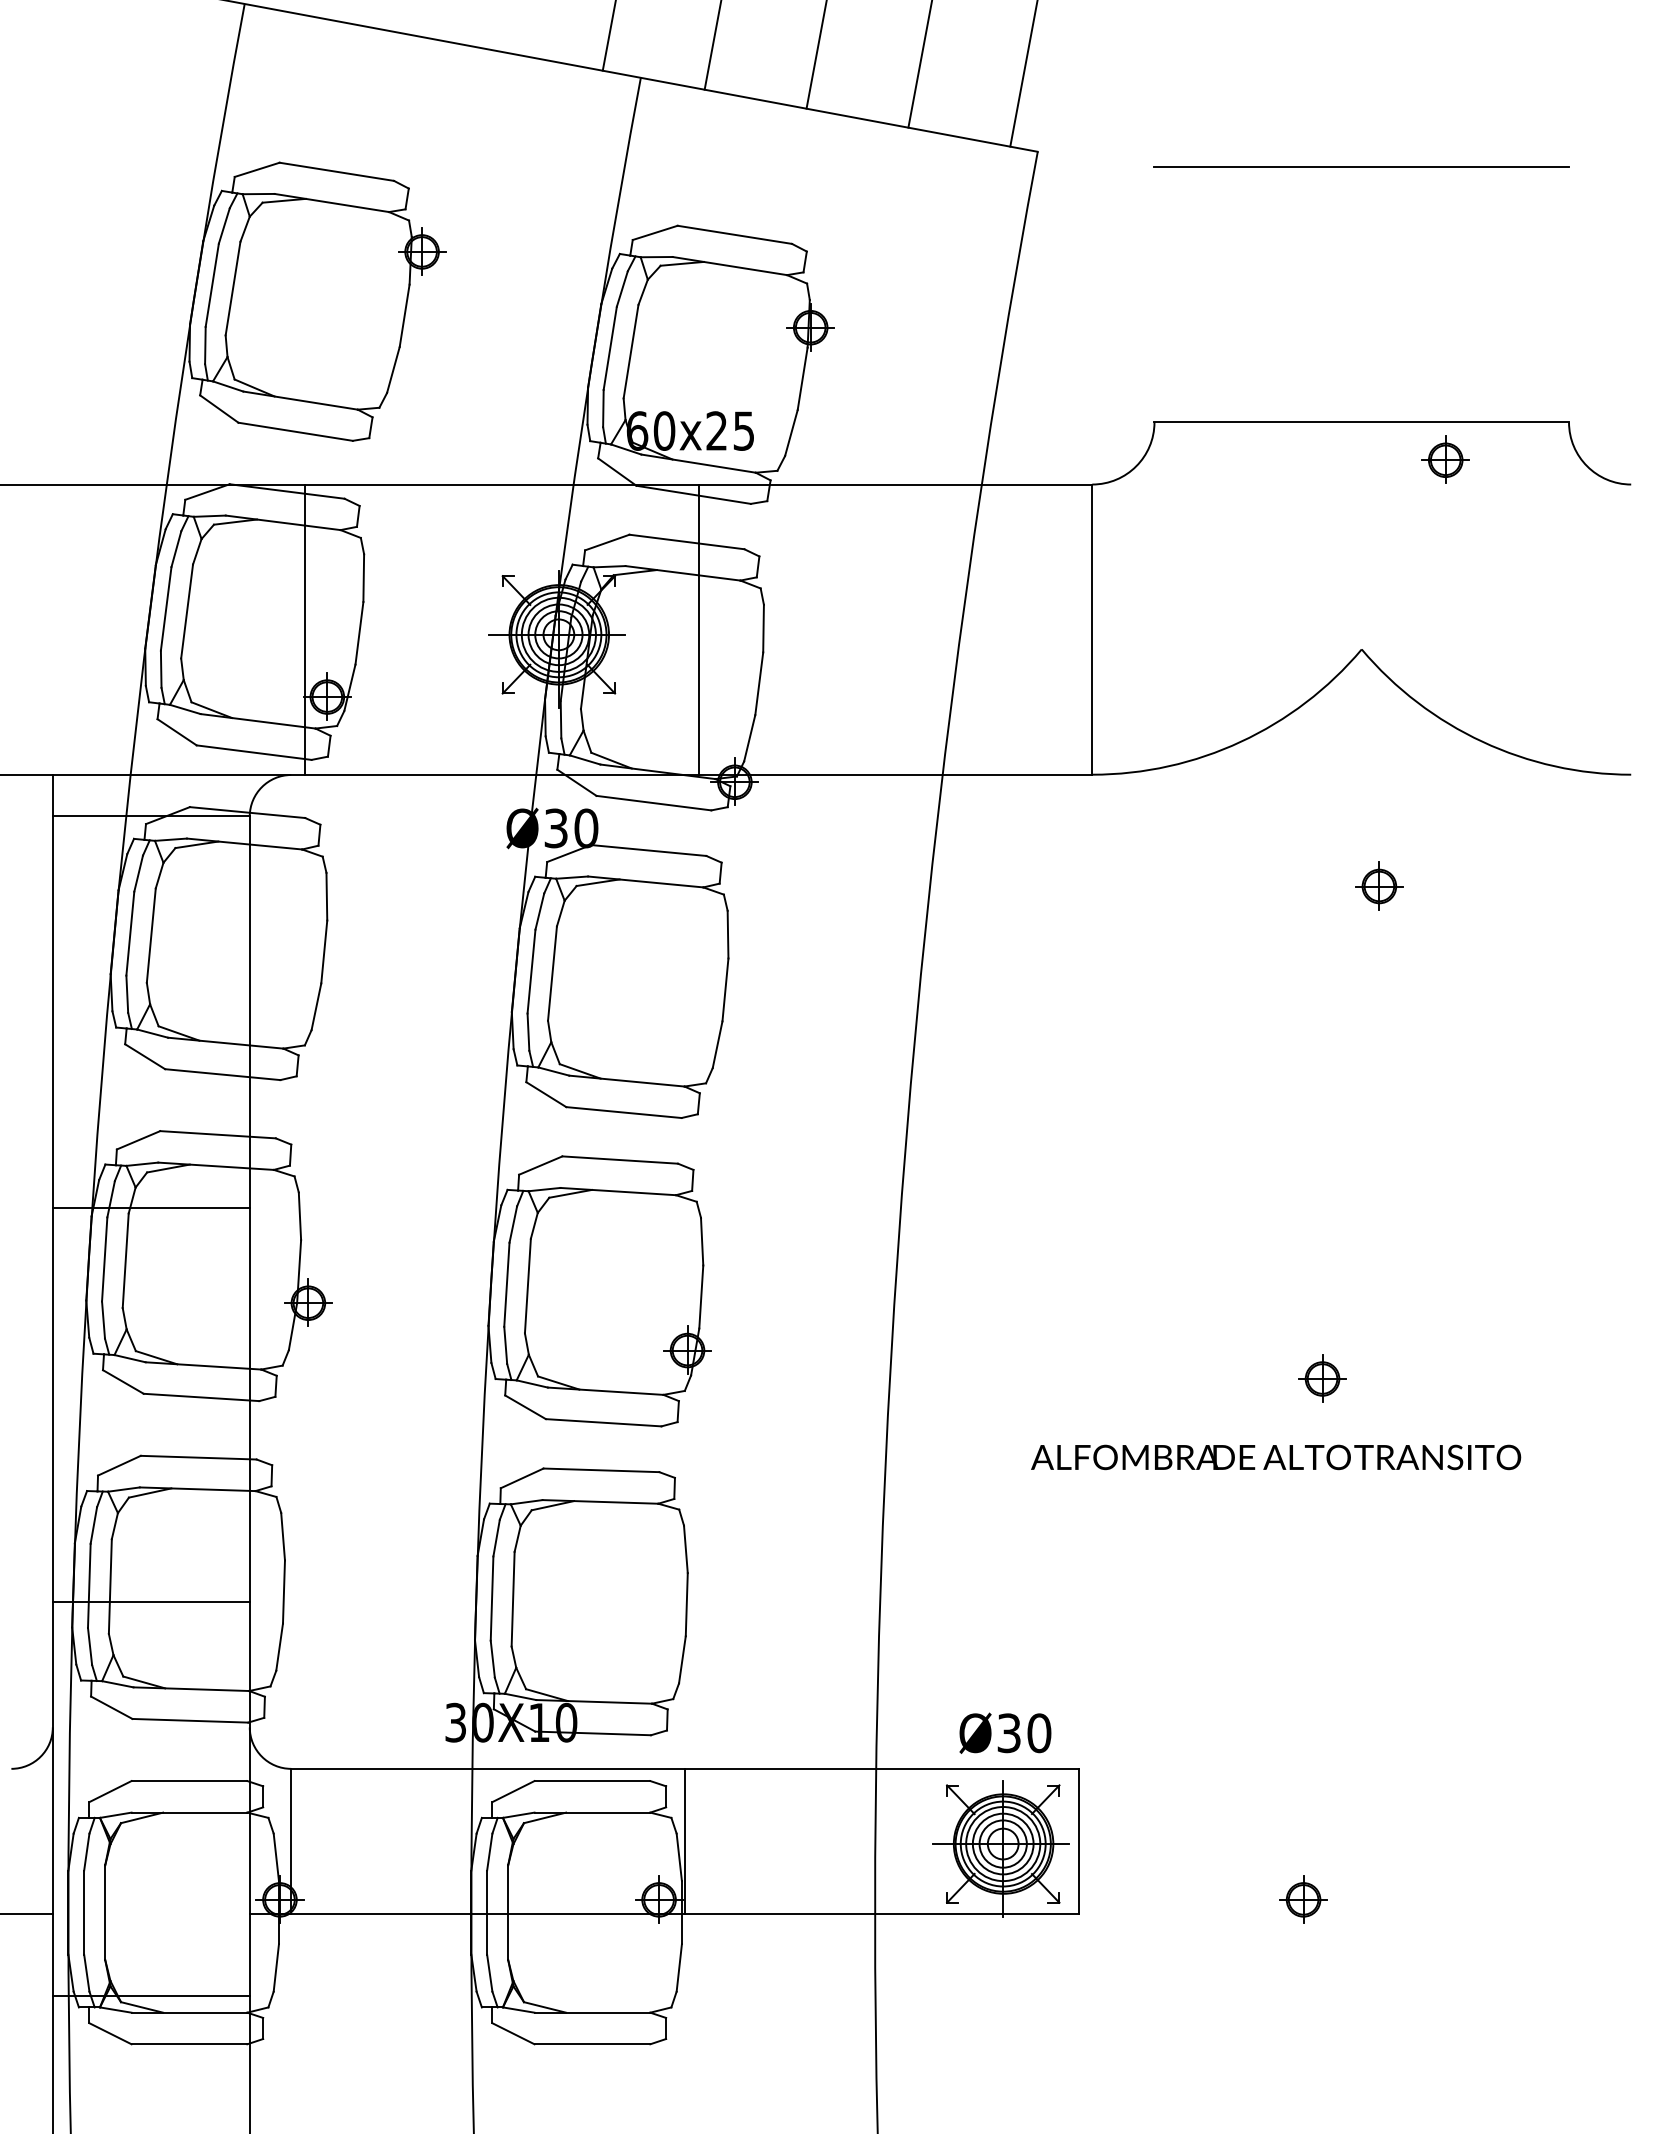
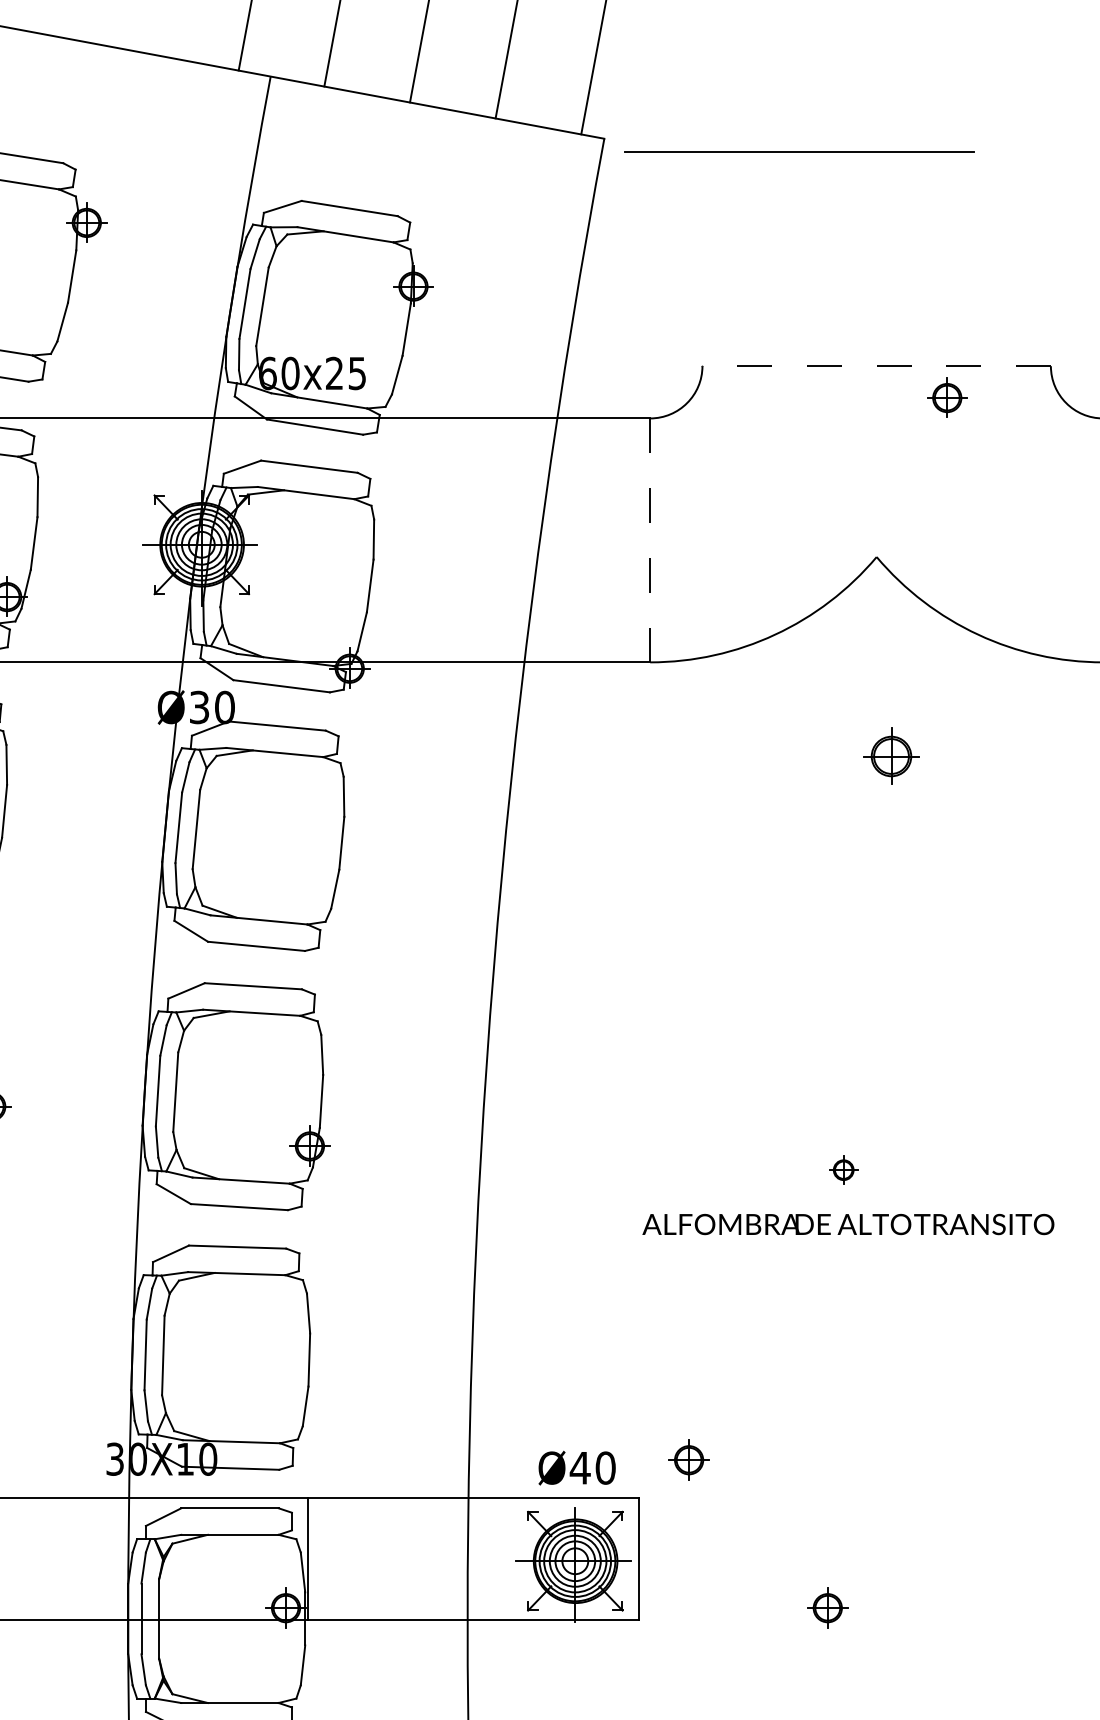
line: (1361, 166) -> (799, 151), moved
line: (1361, 422) -> (876, 366), solid -> dashed
line: (698, 629) -> (319, 540), removed
line: (1092, 630) -> (650, 541), solid -> dashed
part: (1379, 885) -> (891, 755), size x1.4
part: (1322, 1378) -> (843, 1169), size x0.7
text: (1276, 1457) -> (848, 1224), moved
part: (1138, 1723) -> (689, 1459), added
text: (1008, 1733) -> (579, 1468), Ø30 -> Ø40

